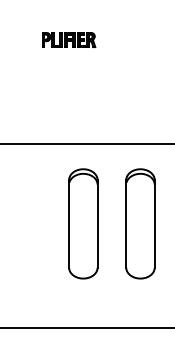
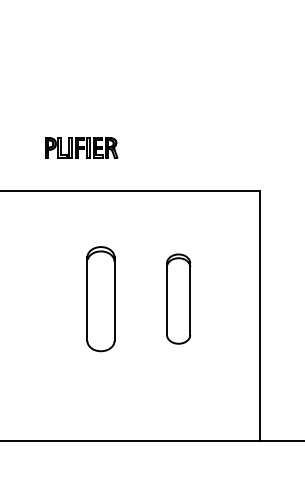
part: (69, 39) -> (81, 147), moved
part: (83, 223) -> (100, 298), size x0.7
part: (140, 223) -> (178, 298), size x0.6

